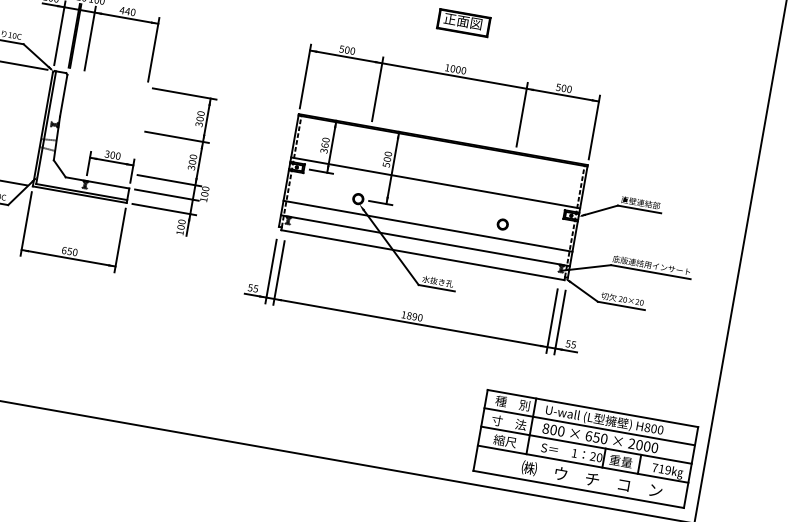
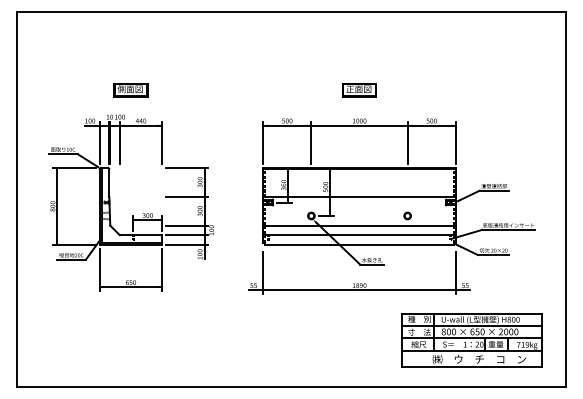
line: (278, 272) -> (268, 272), removed
line: (552, 320) -> (450, 272), removed
part: (585, 448) -> (471, 340), moved

